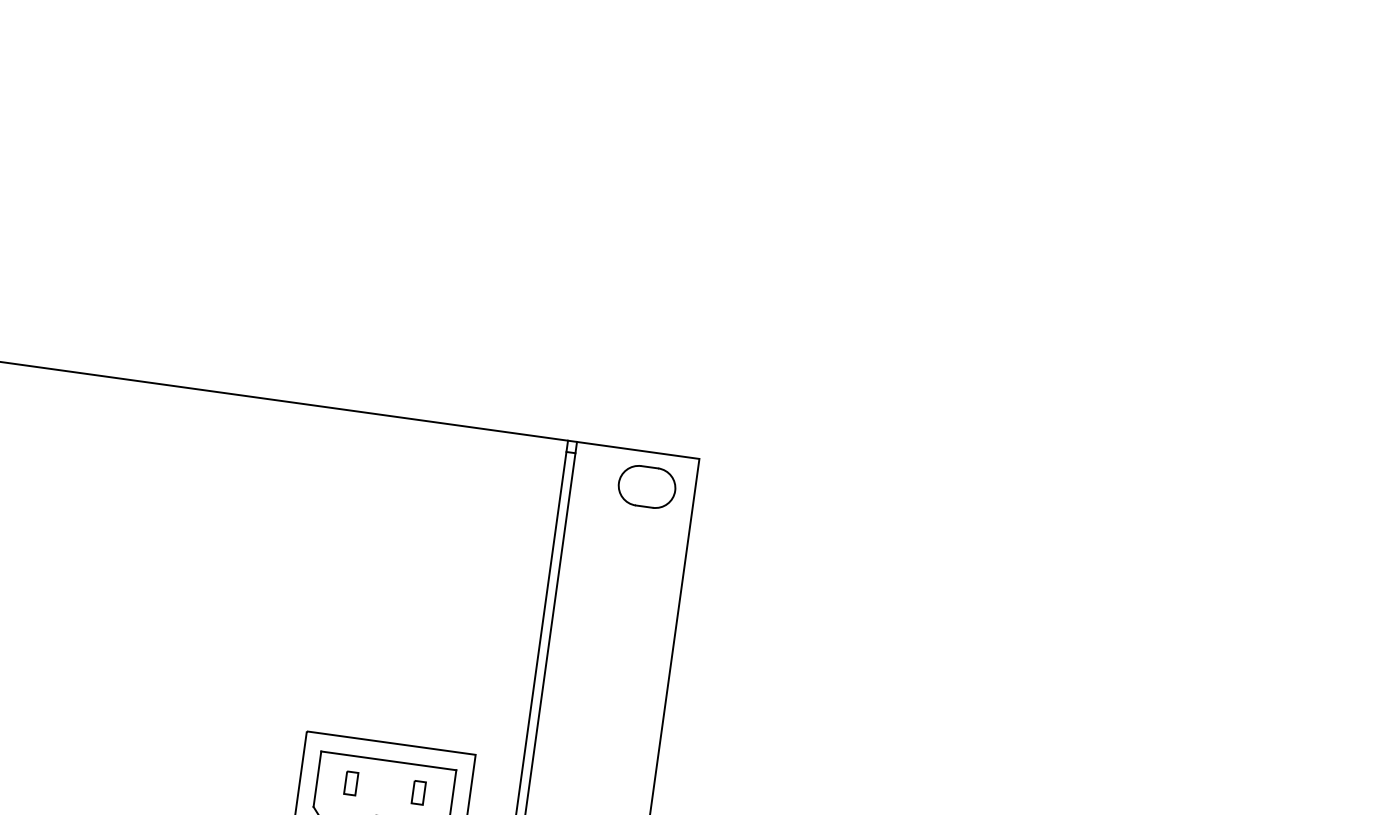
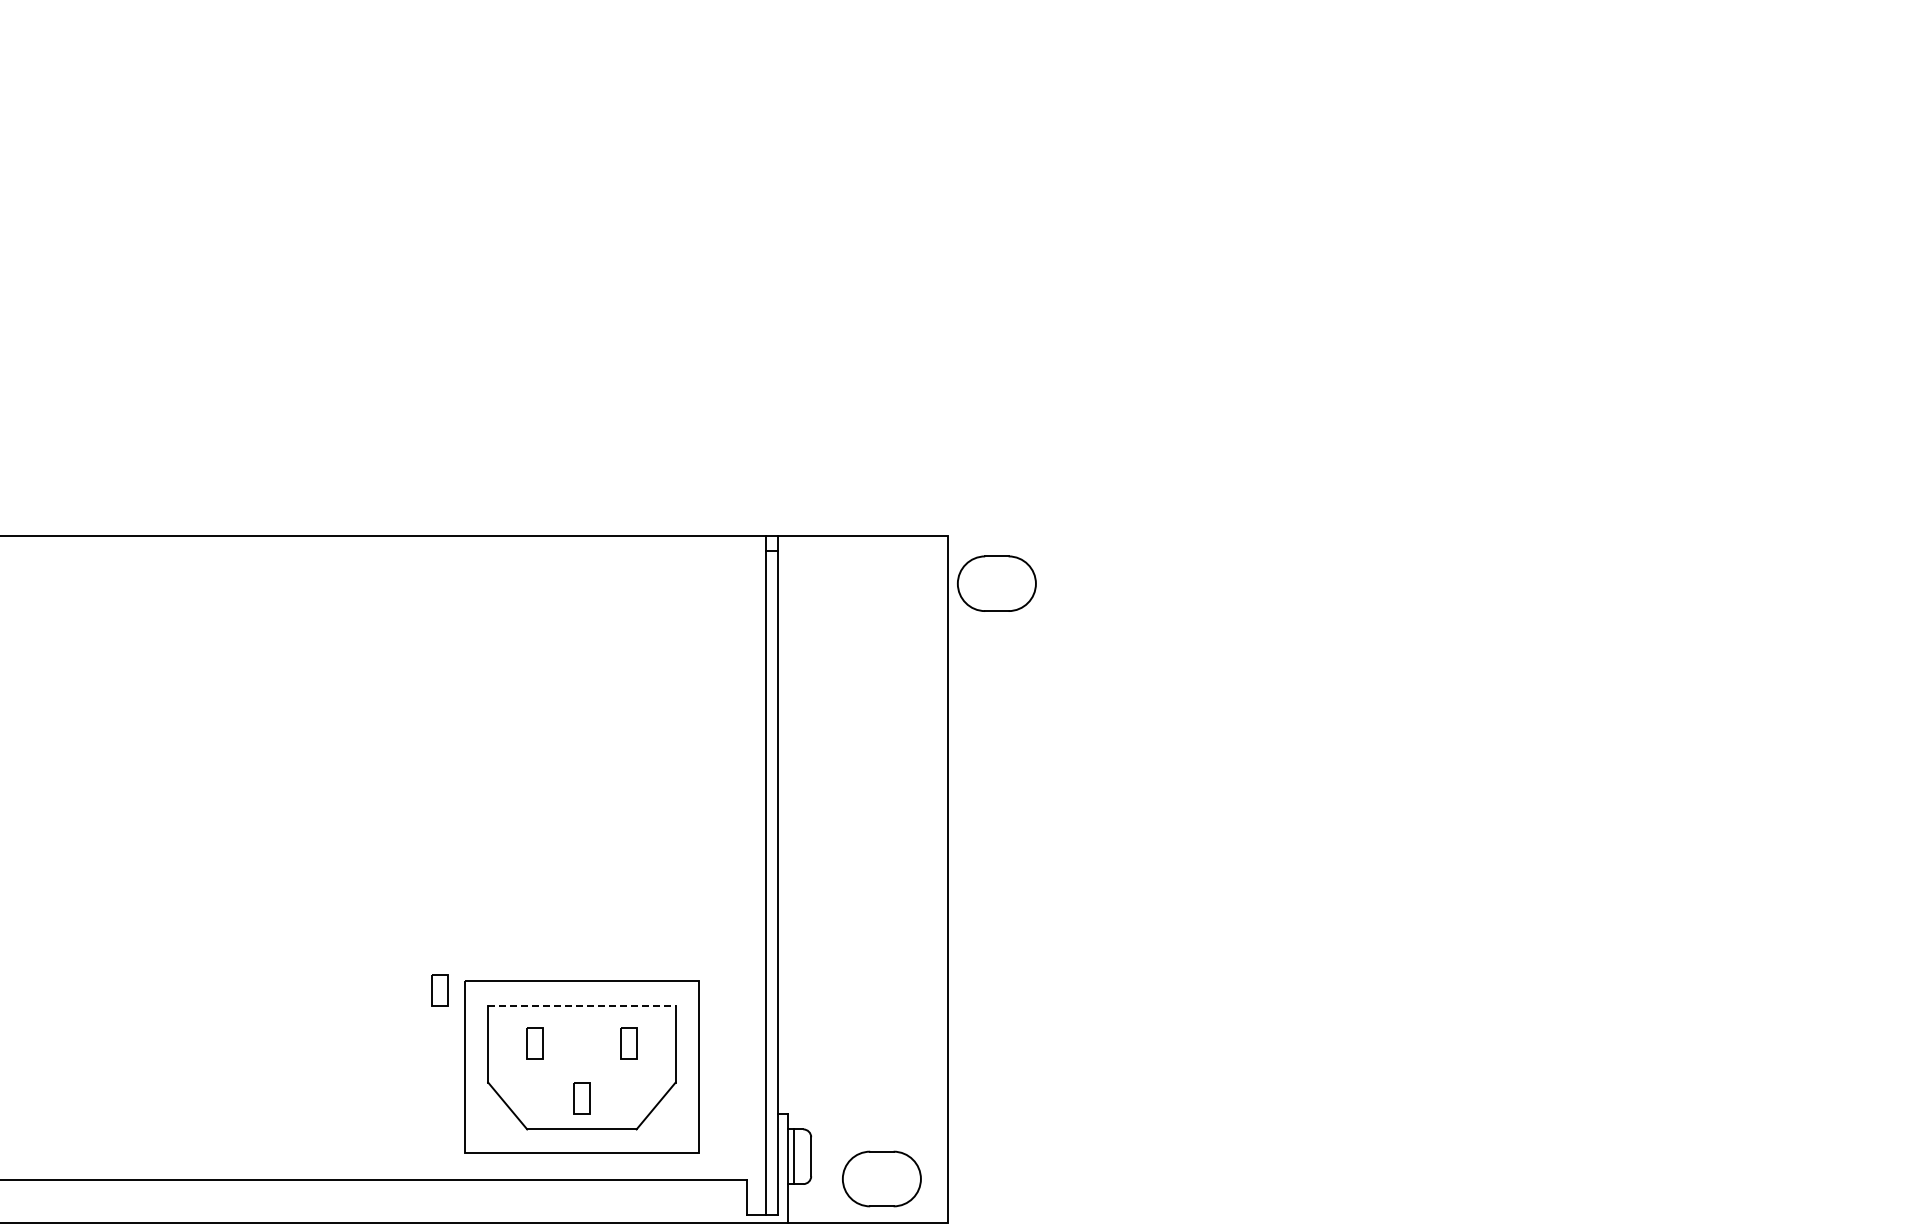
part: (646, 486) -> (996, 583), moved
part: (287, 735) -> (439, 990), added
line: (388, 760) -> (581, 1005), solid -> dashed

